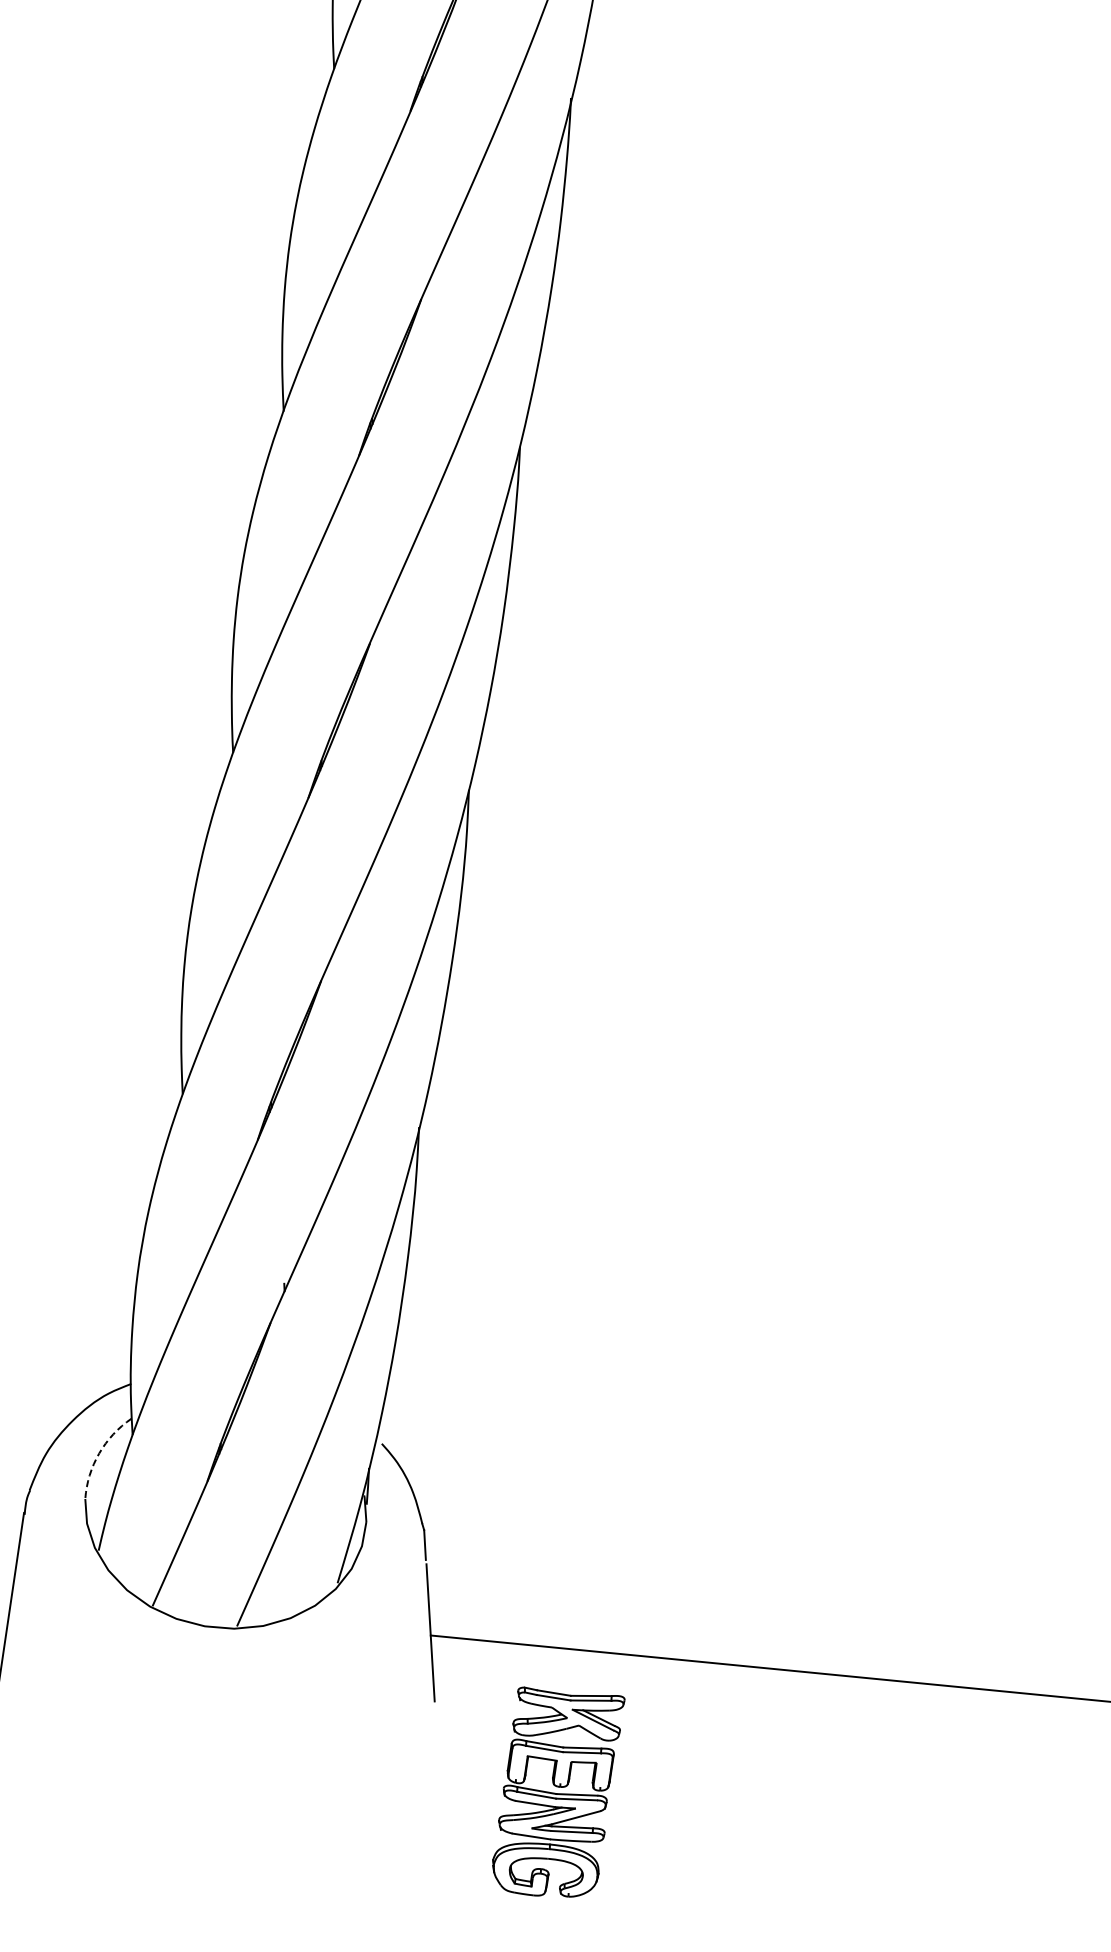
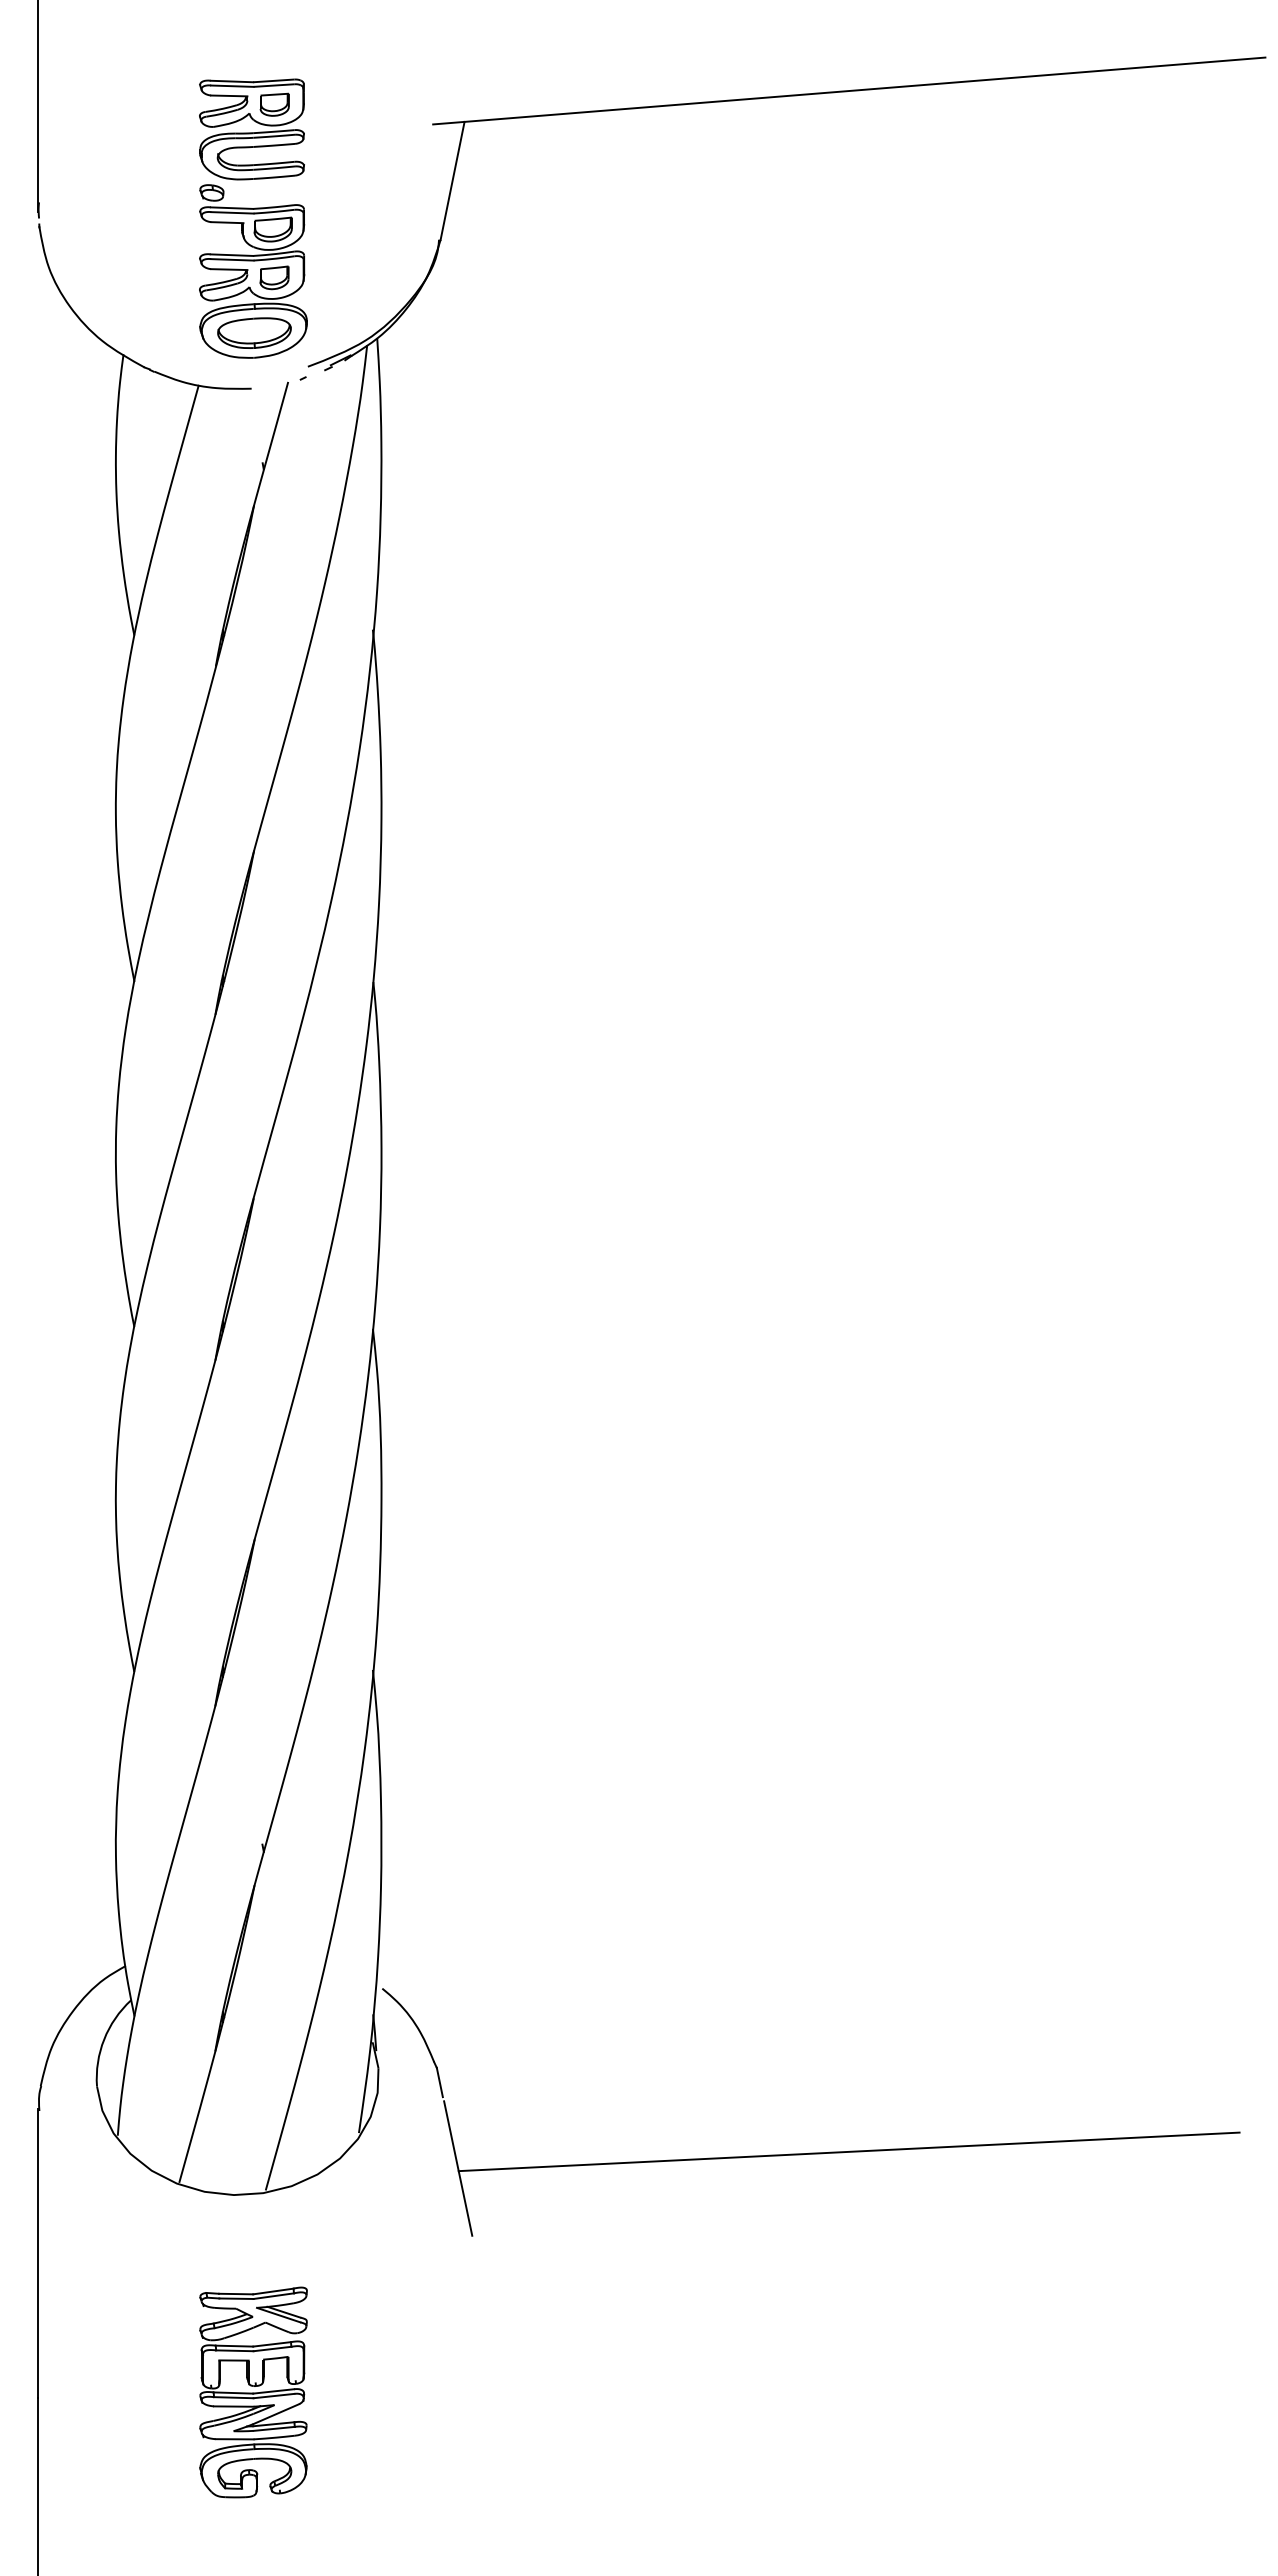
arc: (99, 1453) -> (104, 2039), dashed -> solid
part: (556, 1792) -> (253, 2392), moved

